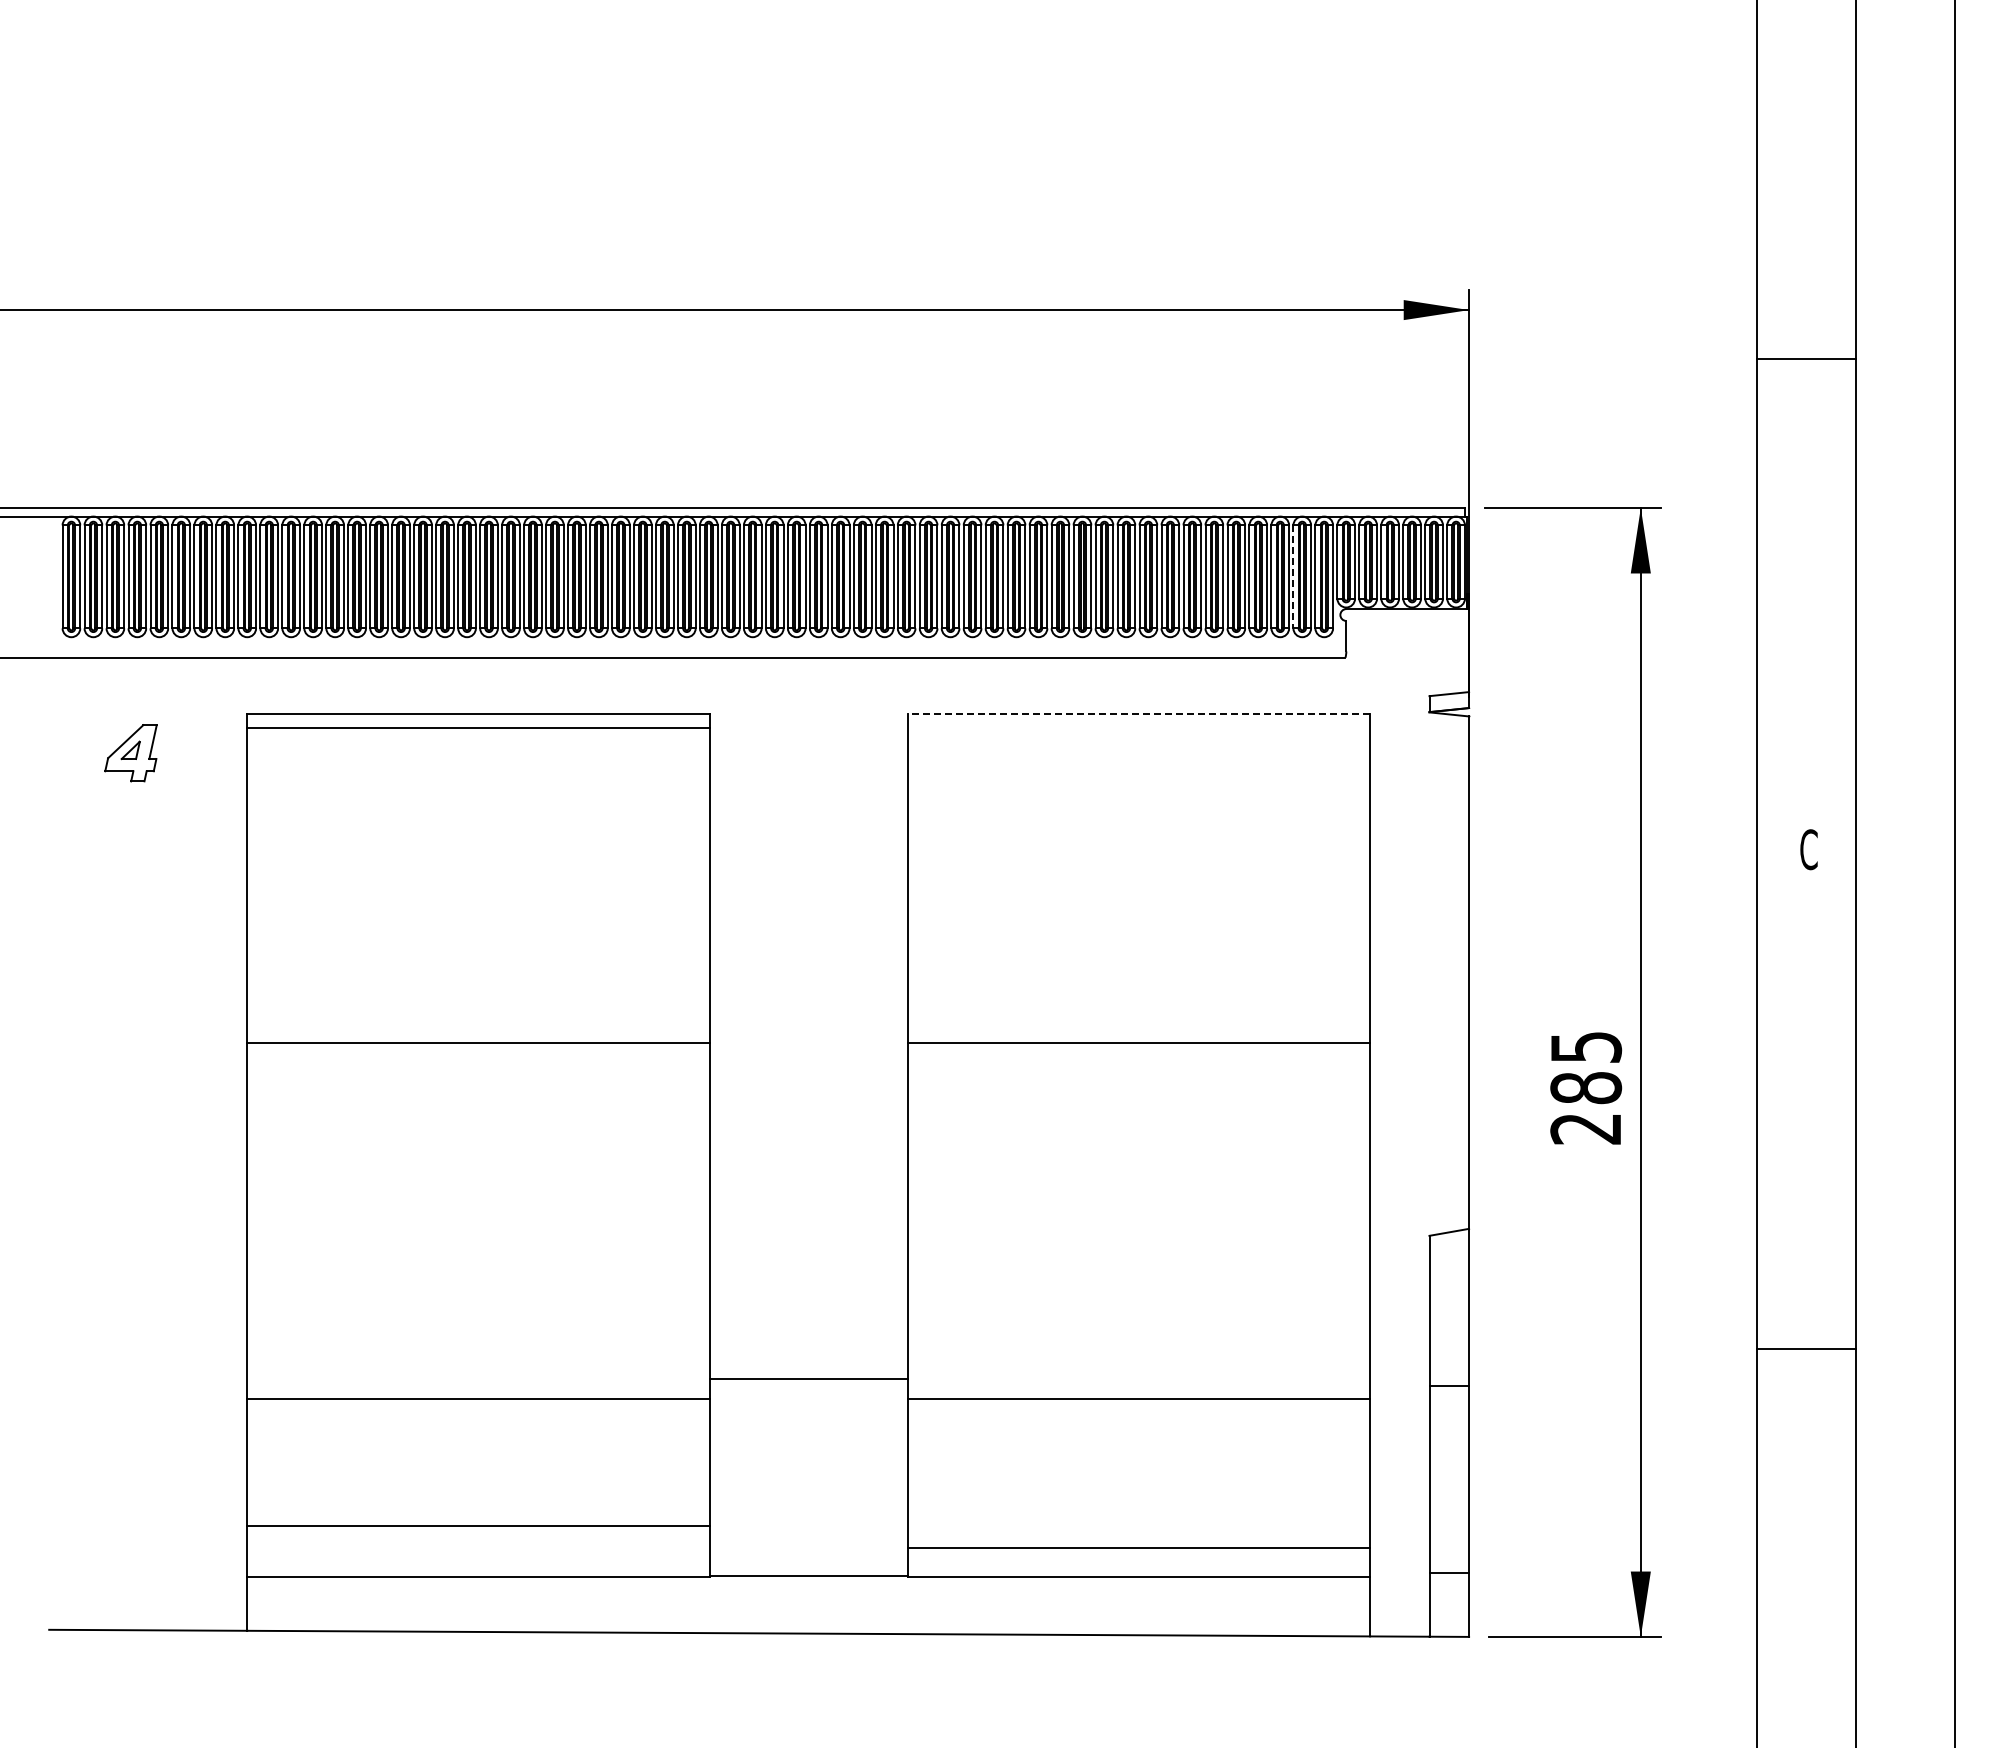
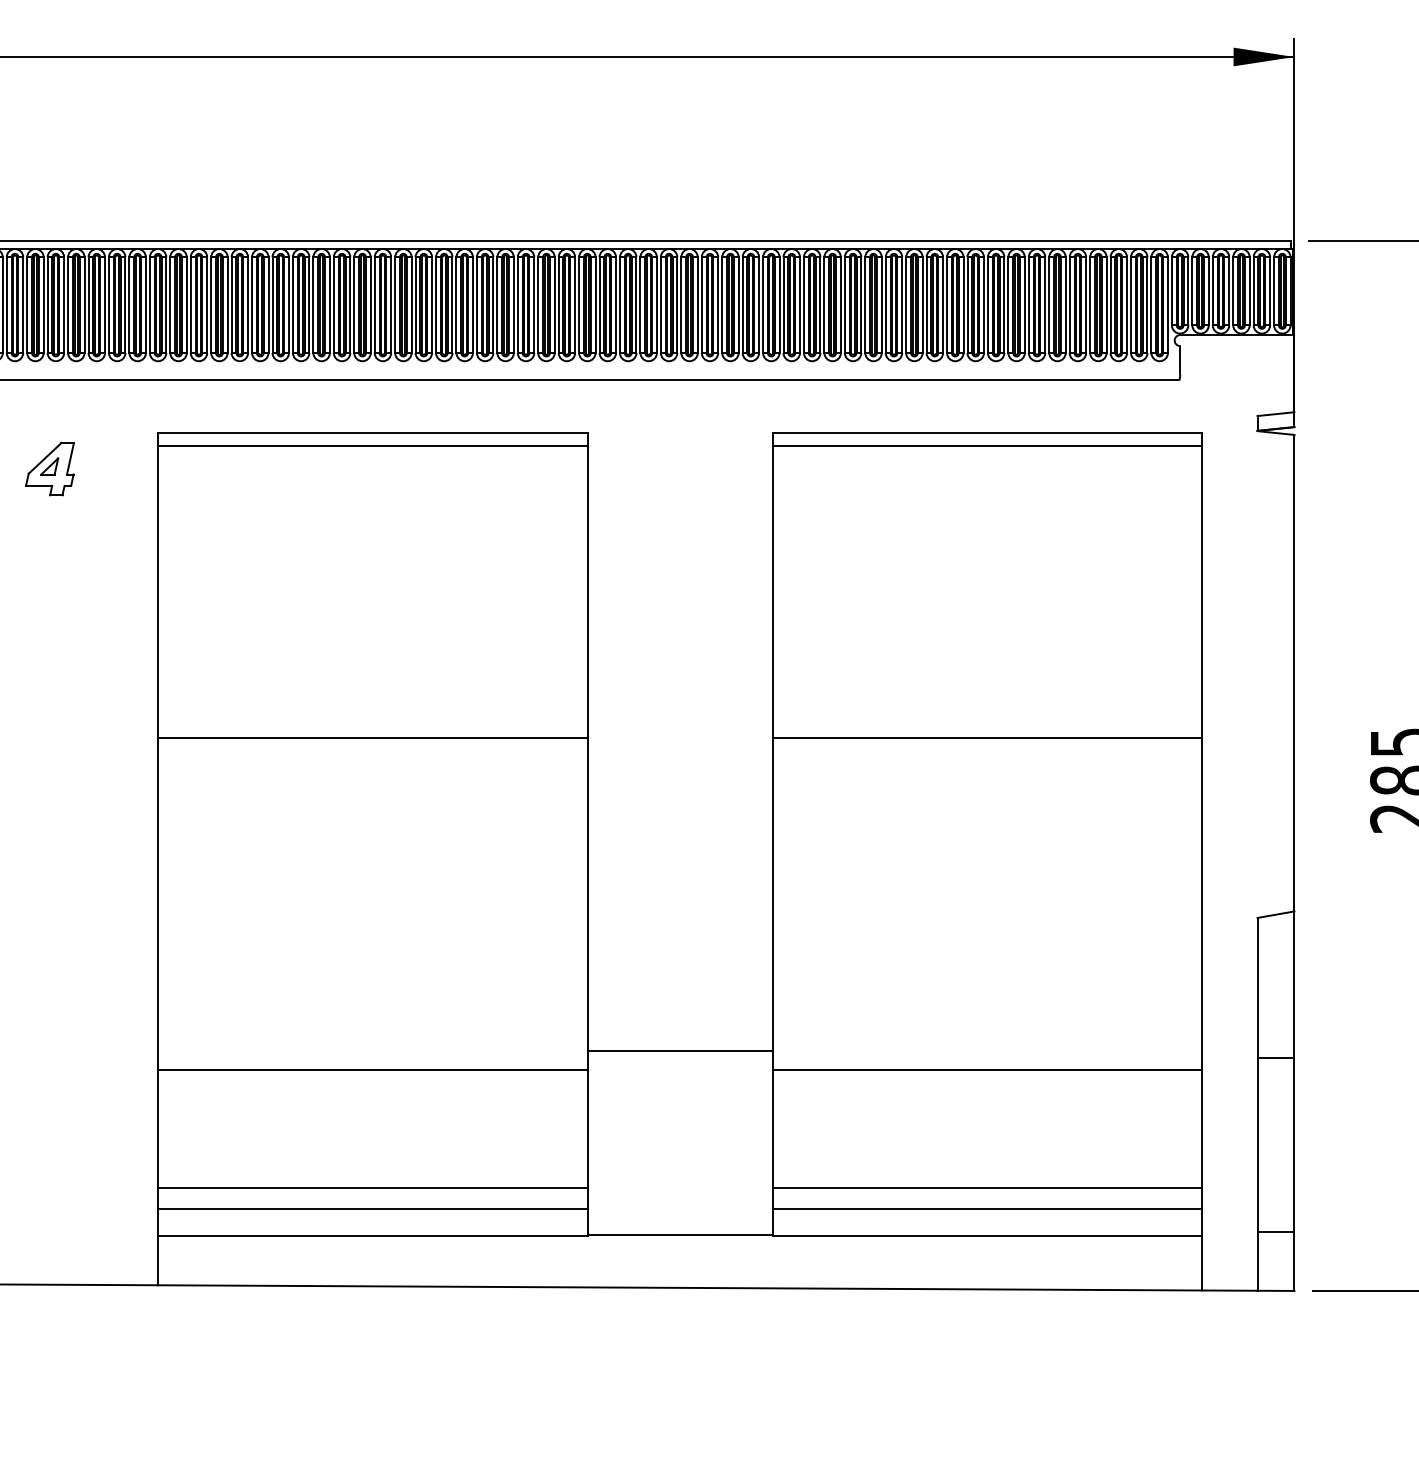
line: (1293, 577) -> (1131, 305), dashed -> solid
line: (1138, 714) -> (986, 433), dashed -> solid
line: (1139, 728) -> (987, 446), added
line: (1139, 1525) -> (987, 1187), added
line: (478, 1548) -> (373, 1208), added

